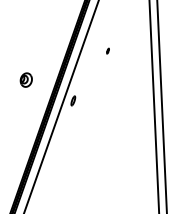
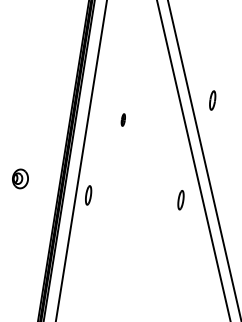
part: (107, 50) -> (122, 119), size x1.67
part: (73, 100) -> (88, 195), size x1.43
part: (138, 116) -> (180, 200), added

